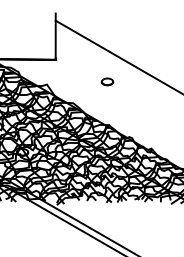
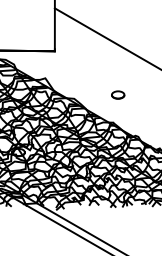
part: (107, 81) -> (118, 94), moved

